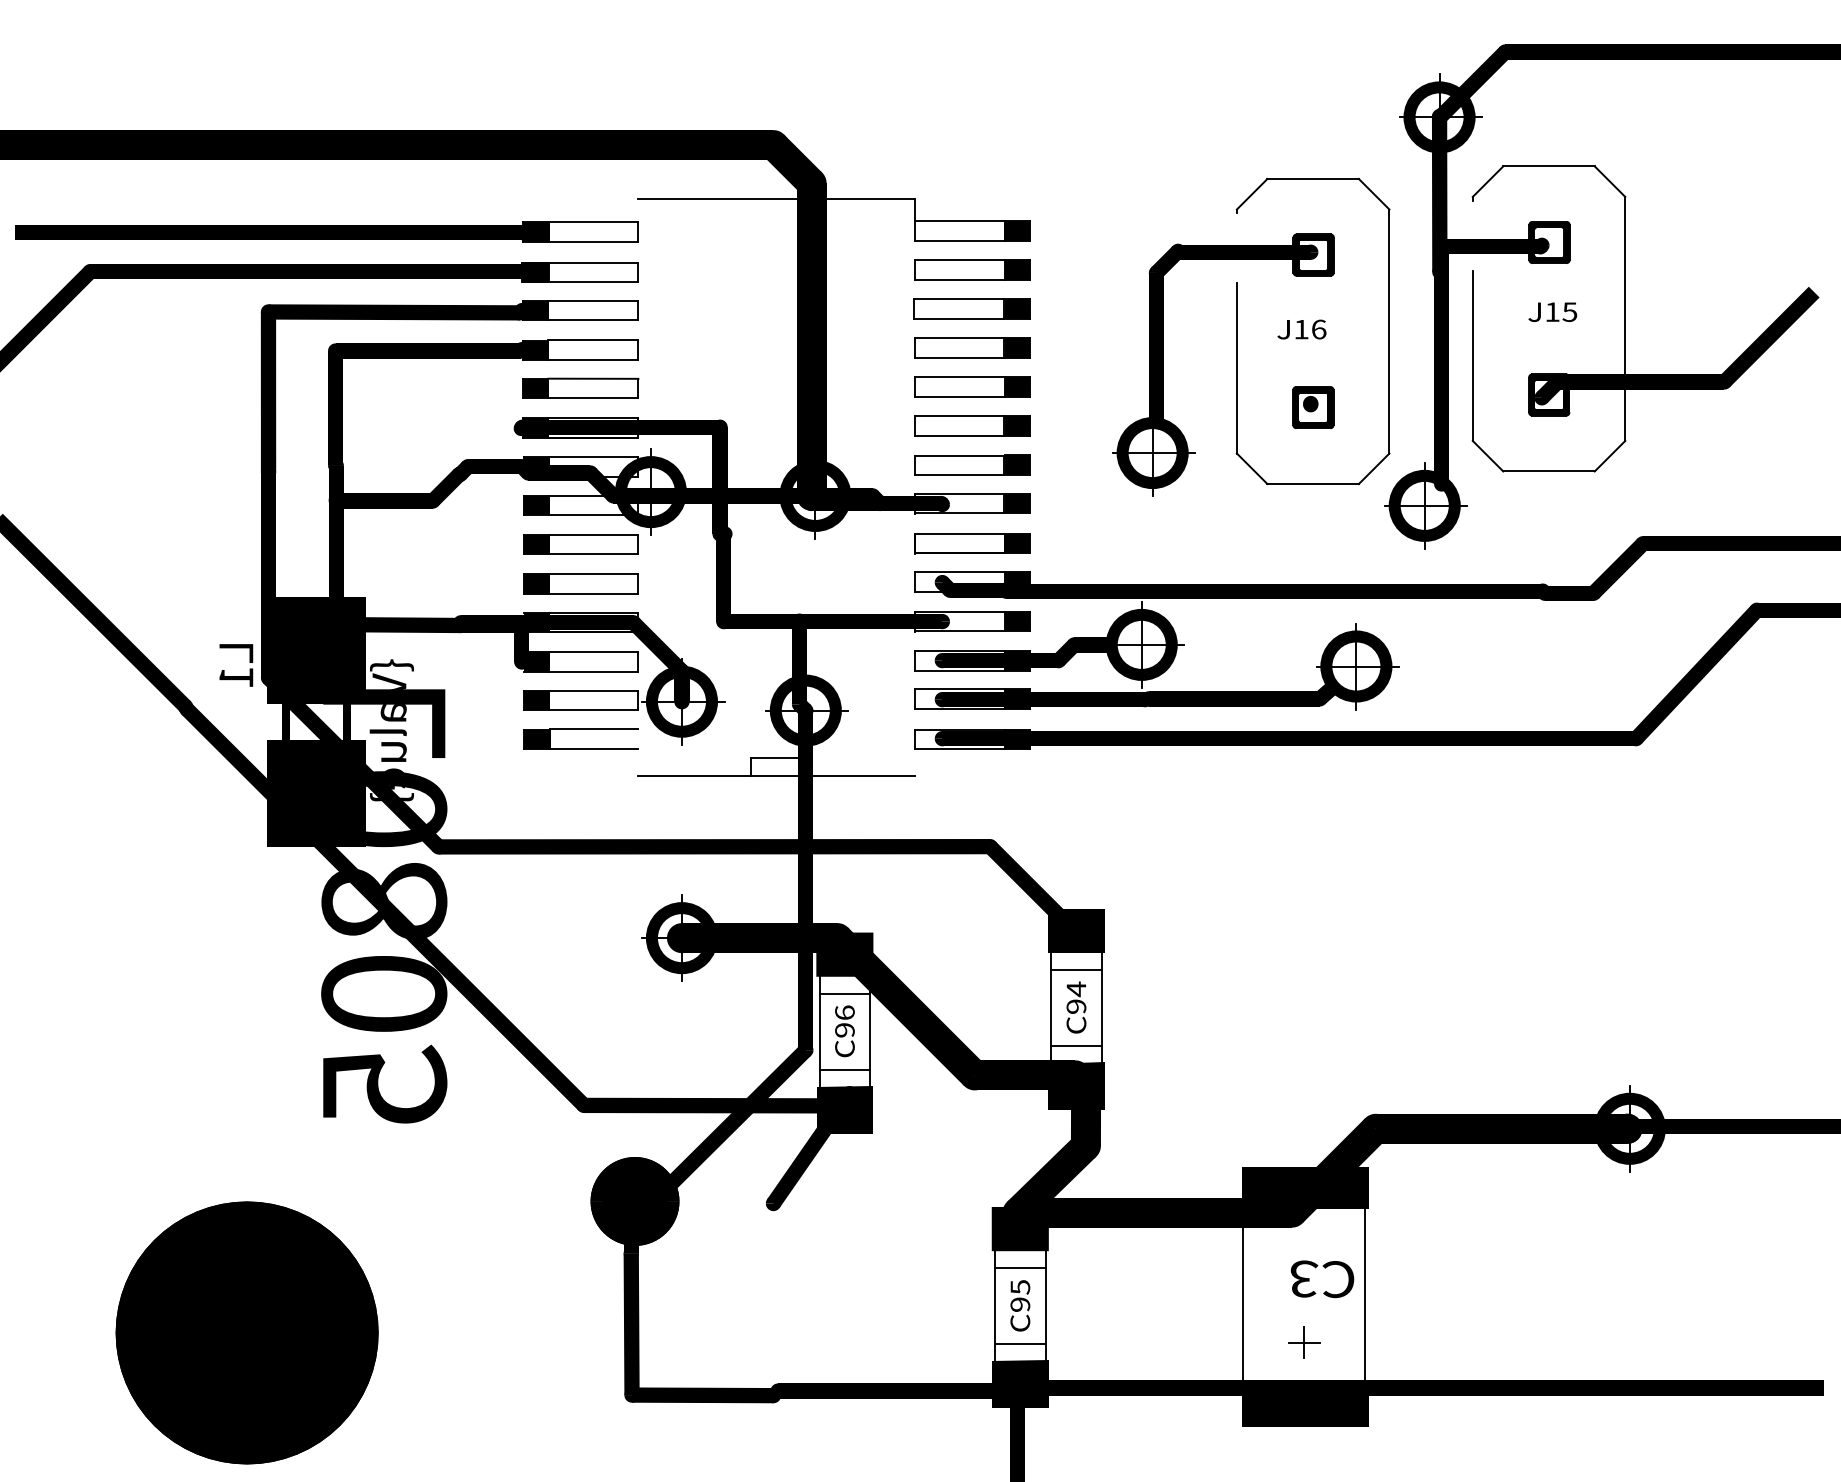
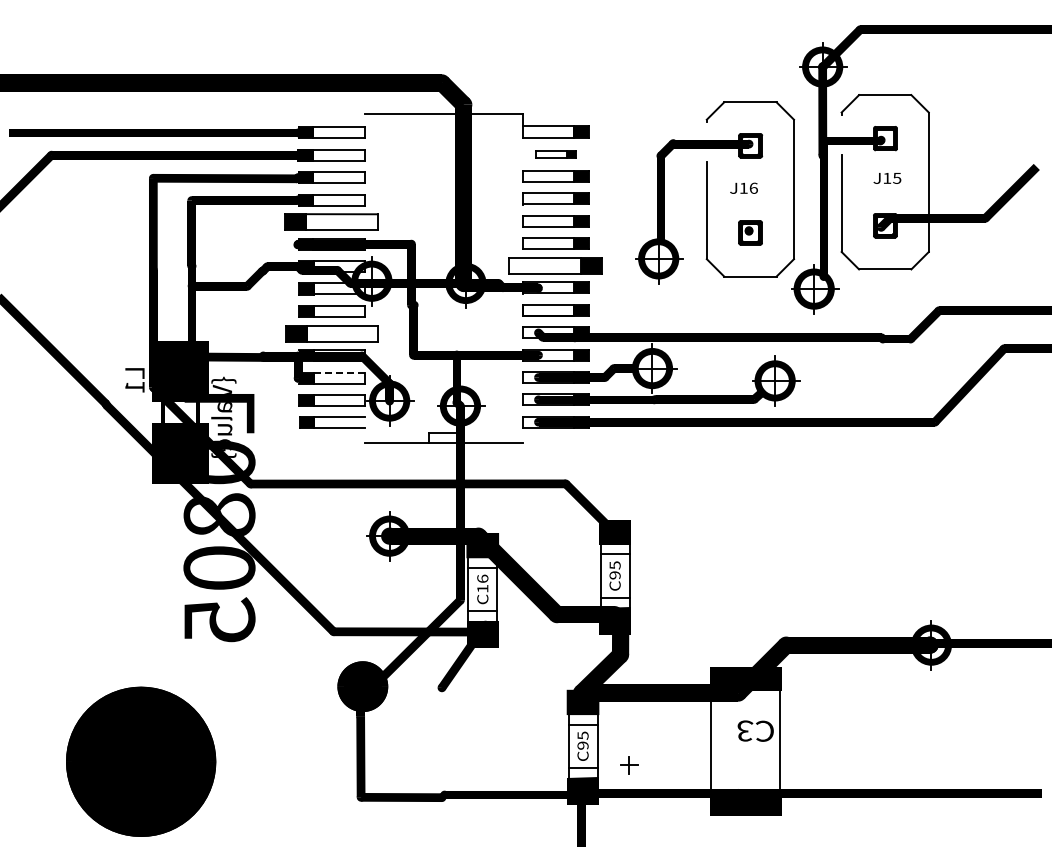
part: (972, 270) -> (555, 154), size x0.6
part: (580, 387) -> (331, 221), size x1.4
part: (972, 464) -> (555, 265), size x1.4
part: (580, 583) -> (331, 333), size x1.4
line: (594, 651) -> (339, 372), solid -> dashed
text: (1075, 989) -> (614, 565), C94 -> C95
text: (844, 1029) -> (482, 588), 96 -> 16
part: (1304, 1342) -> (629, 765), moved

